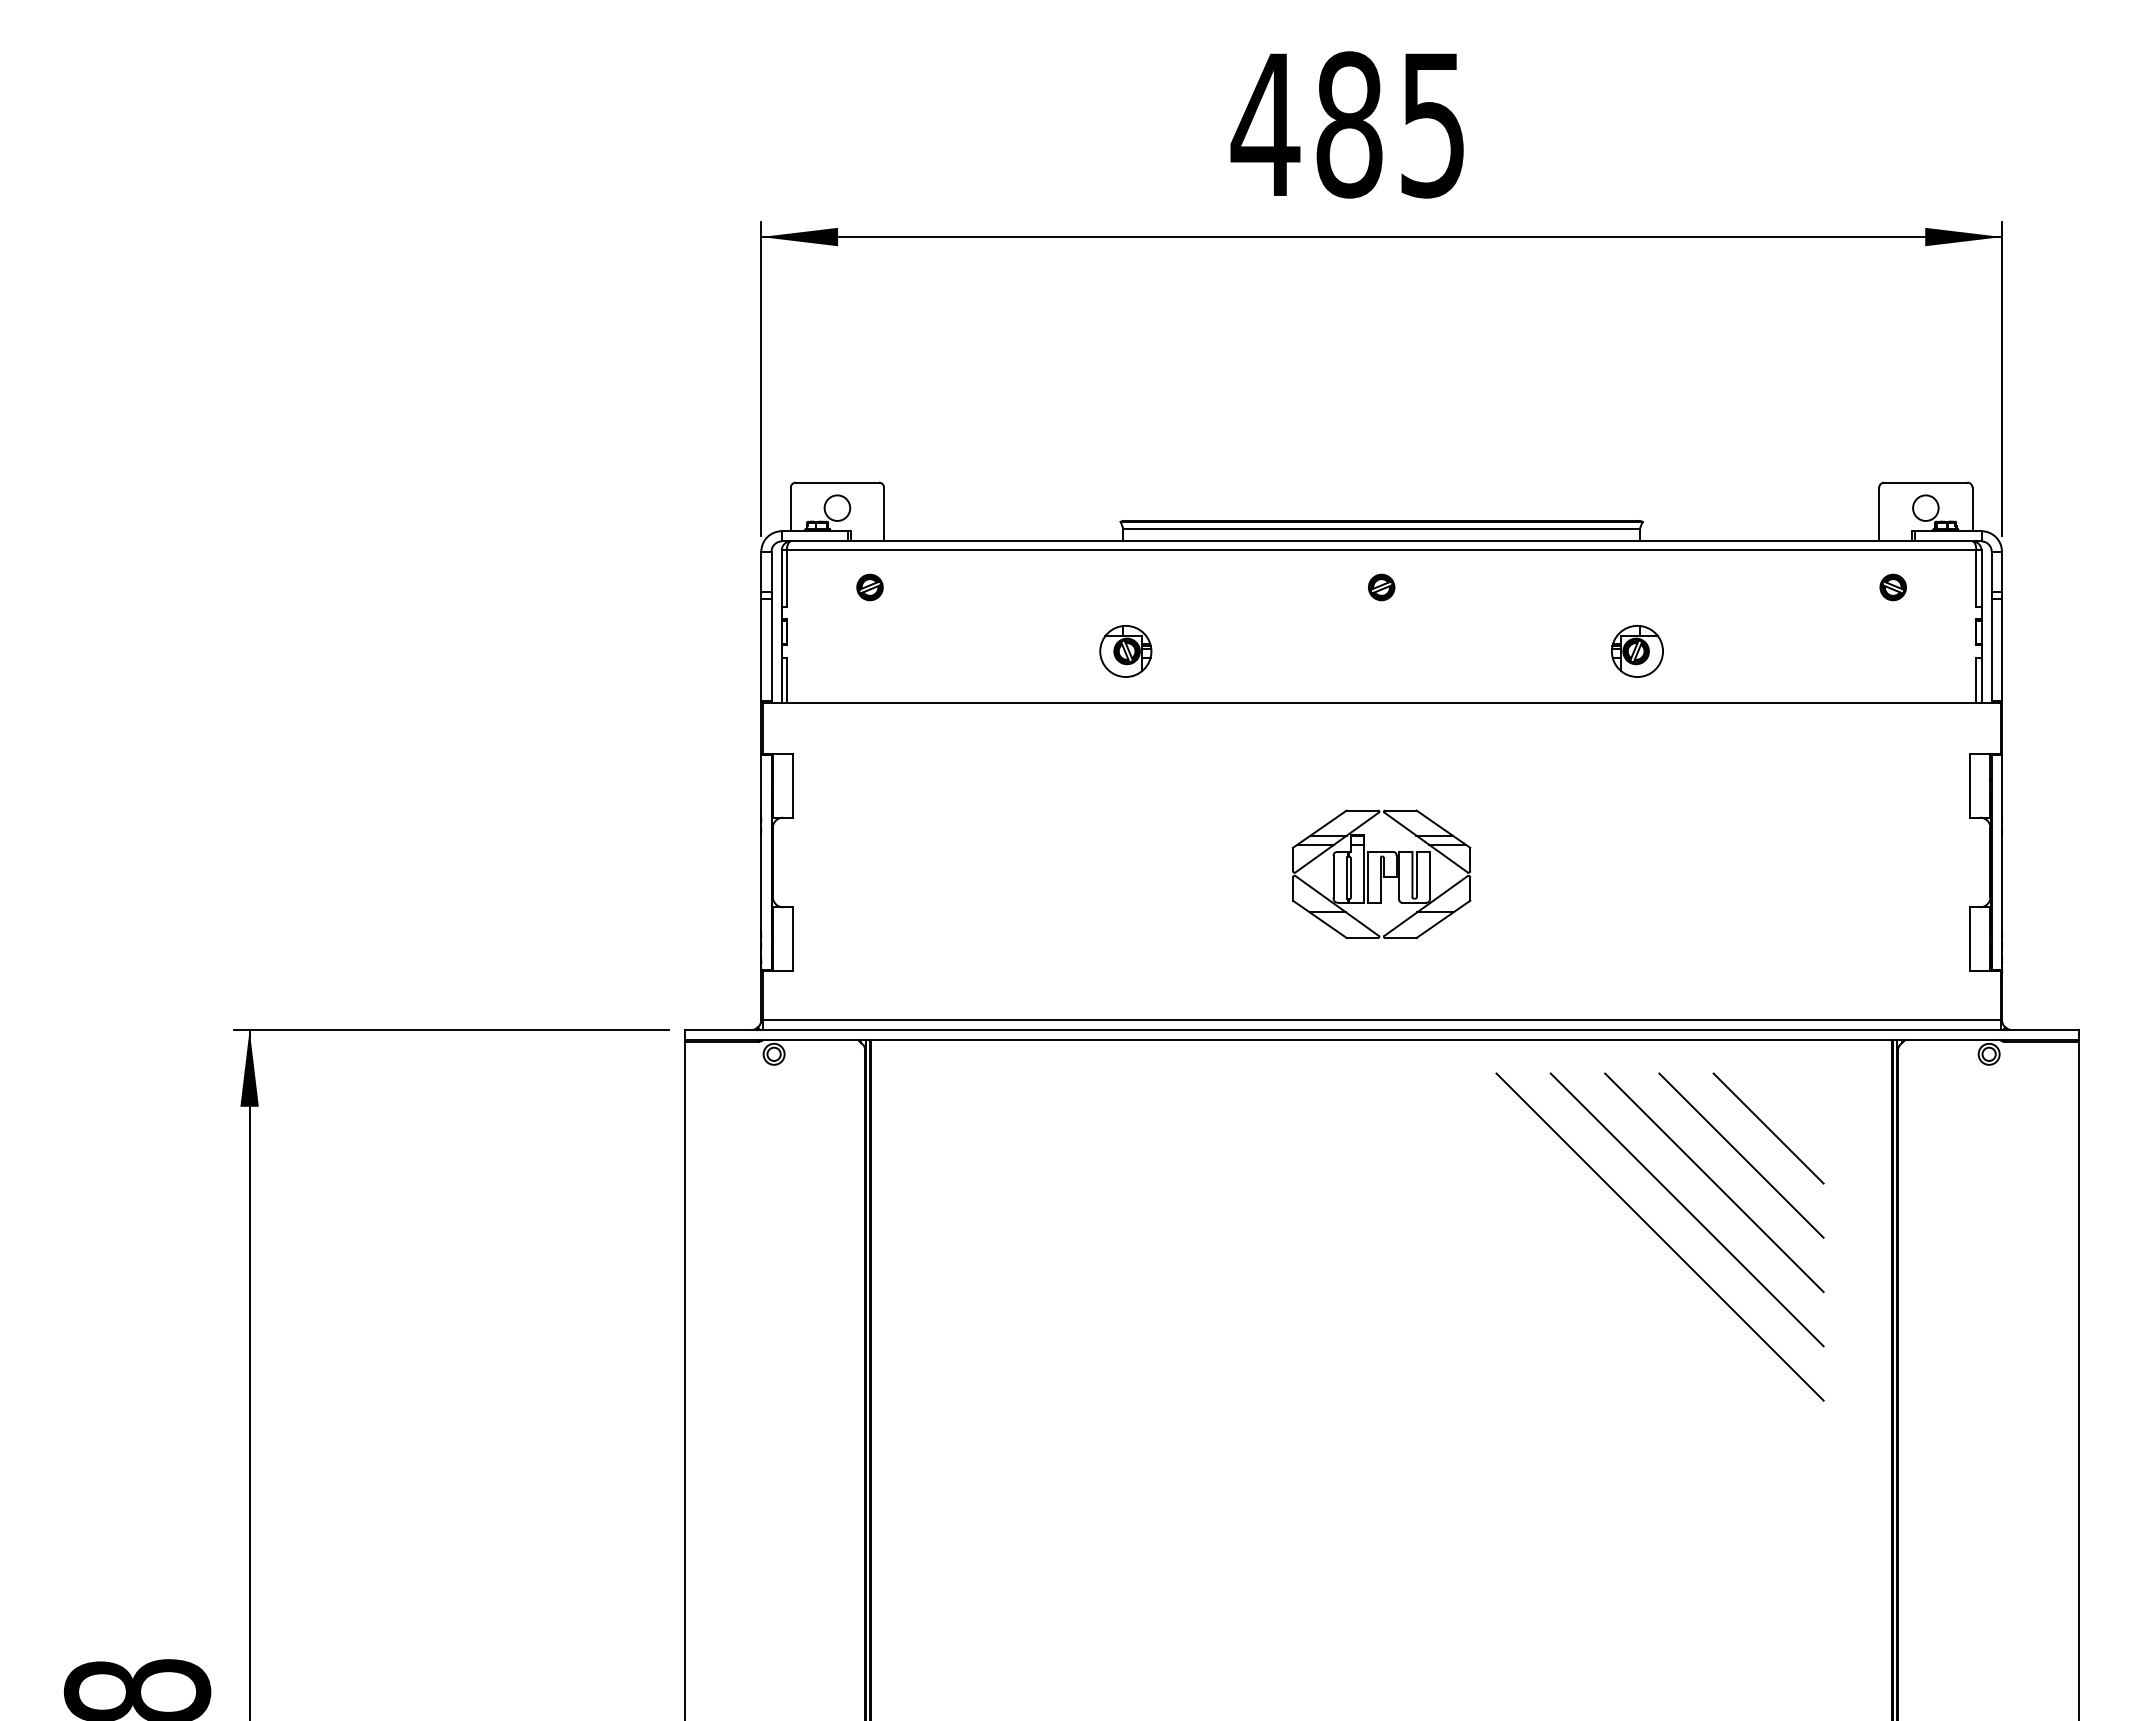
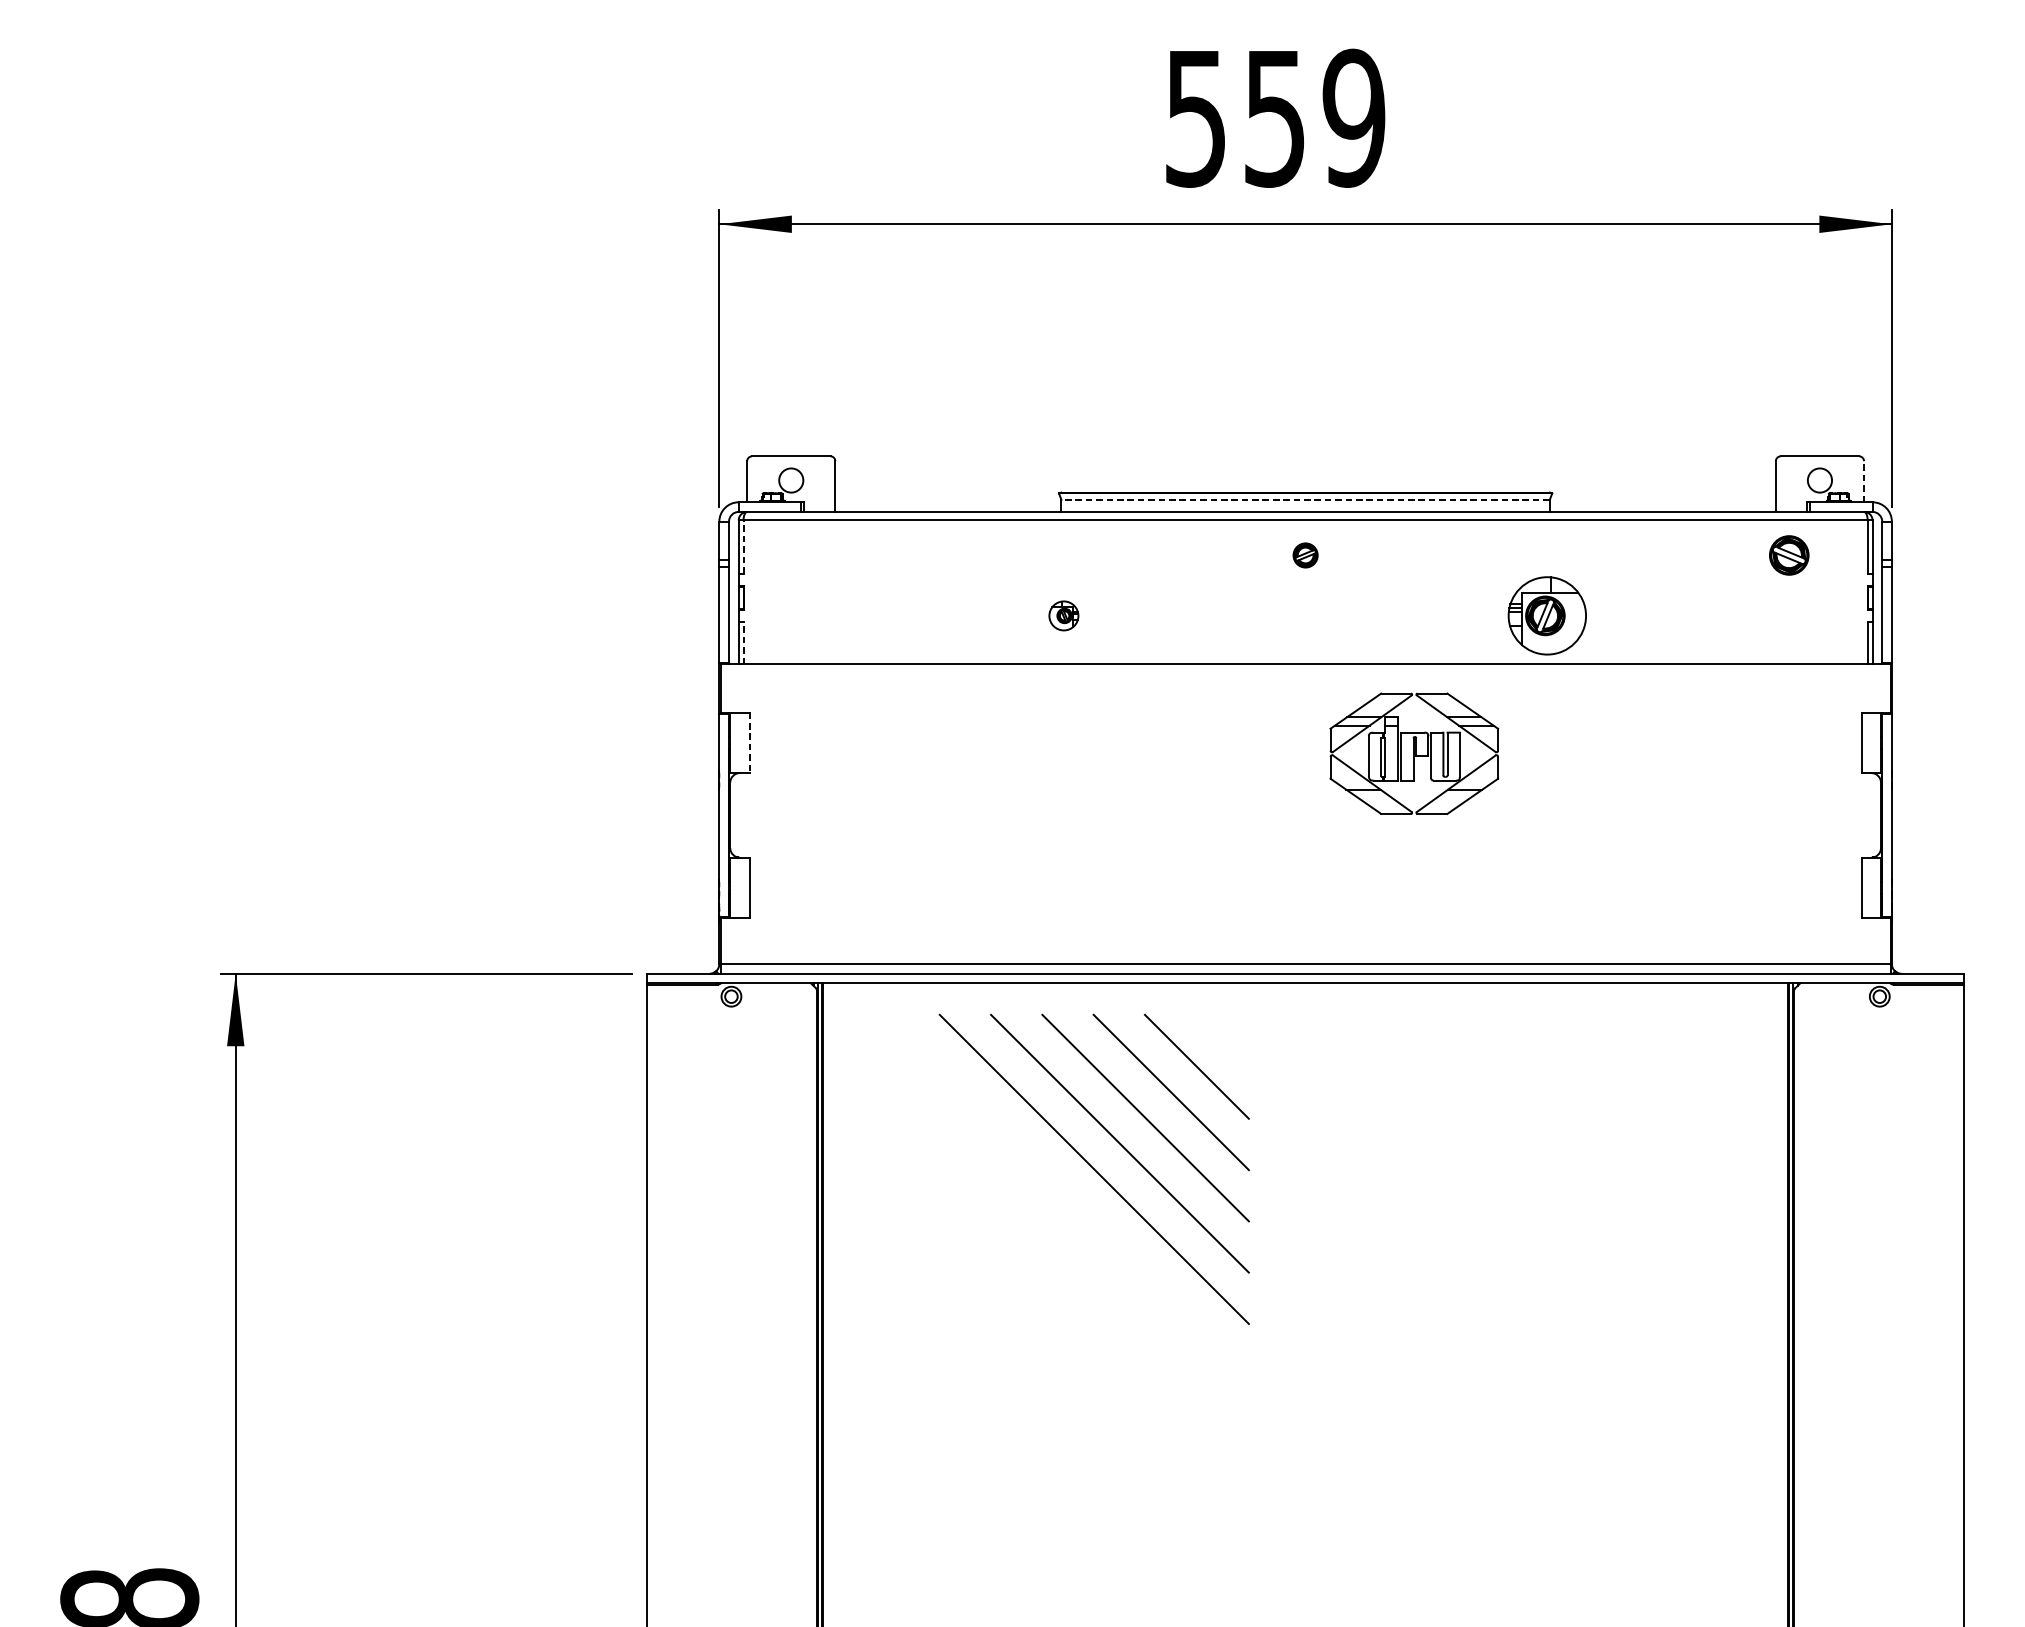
text: (1347, 124) -> (1273, 117), 485 -> 559
line: (1972, 509) -> (1864, 481), solid -> dashed
line: (1381, 528) -> (1305, 499), solid -> dashed
line: (786, 578) -> (743, 546), solid -> dashed
part: (869, 587) -> (821, 555), removed
part: (1892, 587) -> (1788, 555), size x1.6
part: (1125, 651) -> (1063, 615), size x0.6
part: (1637, 651) -> (1547, 615), size x1.6
line: (786, 679) -> (743, 642), solid -> dashed
line: (793, 785) -> (749, 742), solid -> dashed
part: (1381, 873) -> (1414, 753), moved
part: (1659, 1236) -> (1093, 1168), moved

